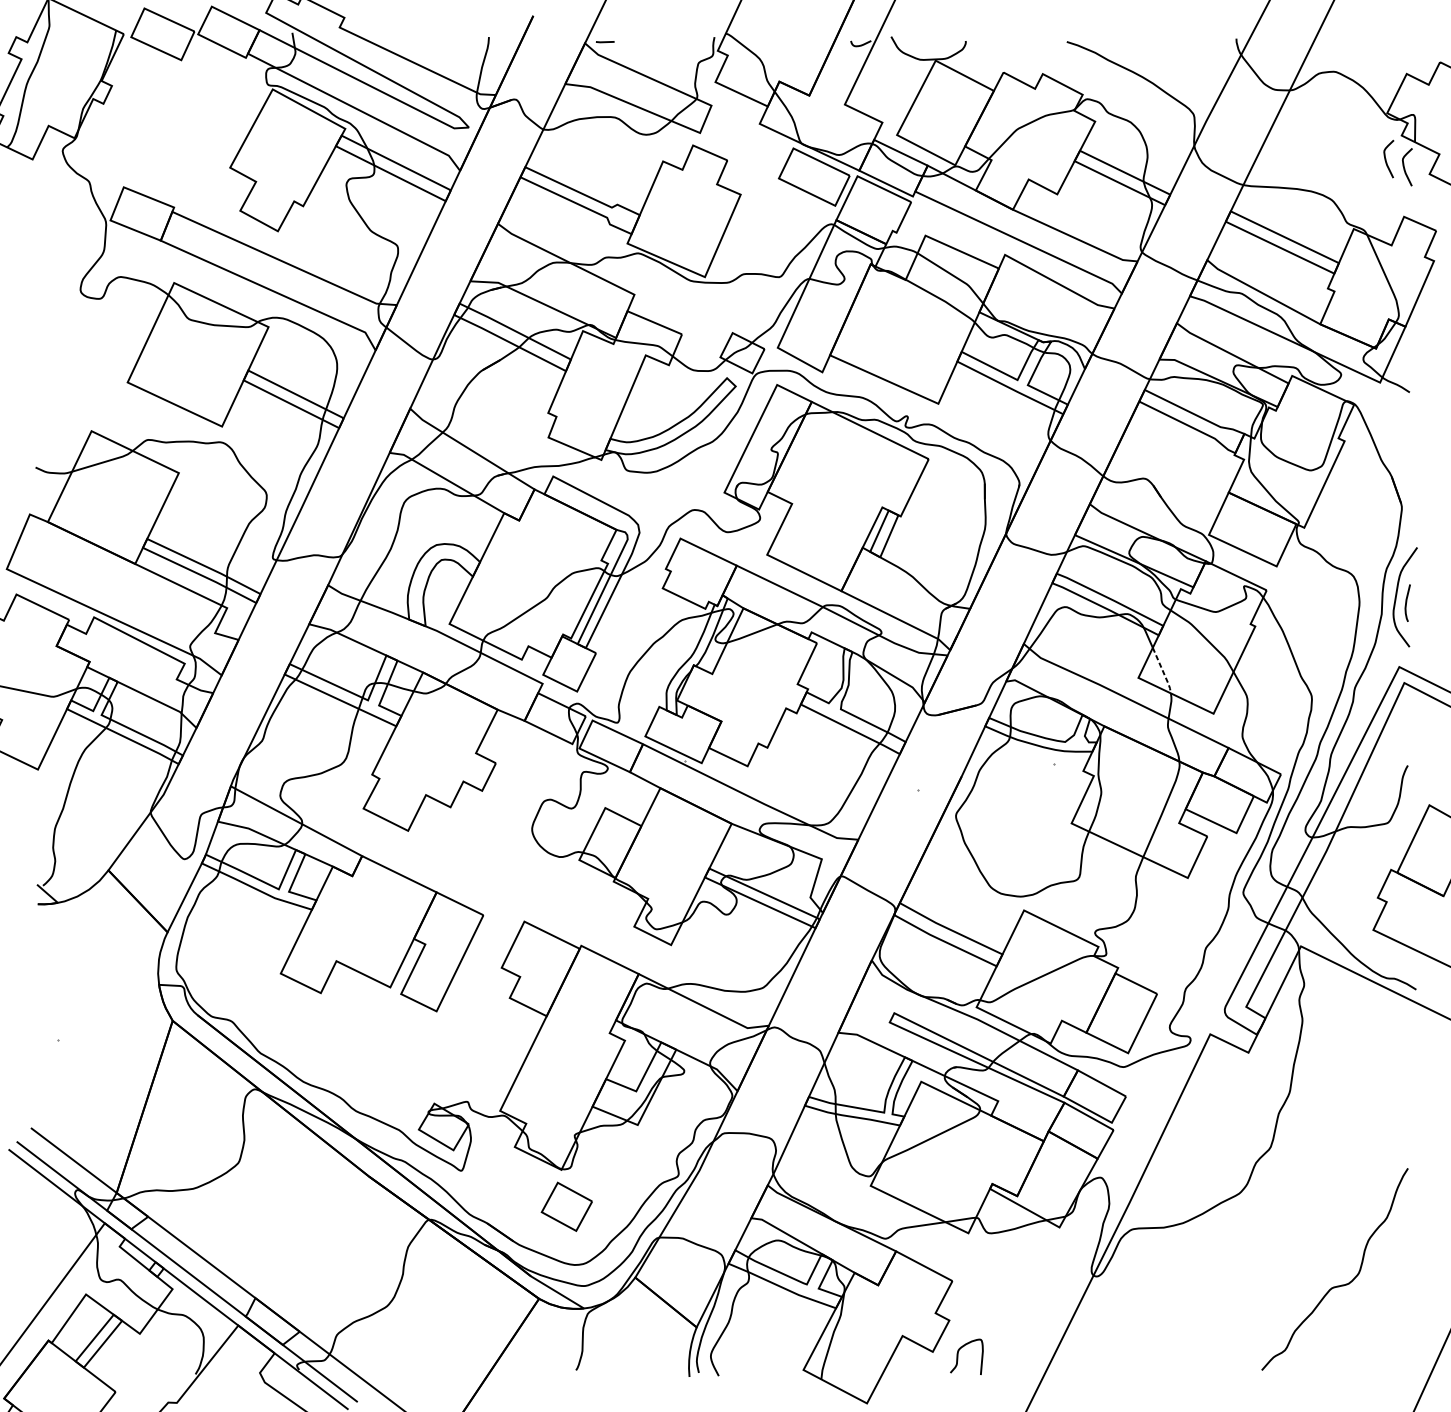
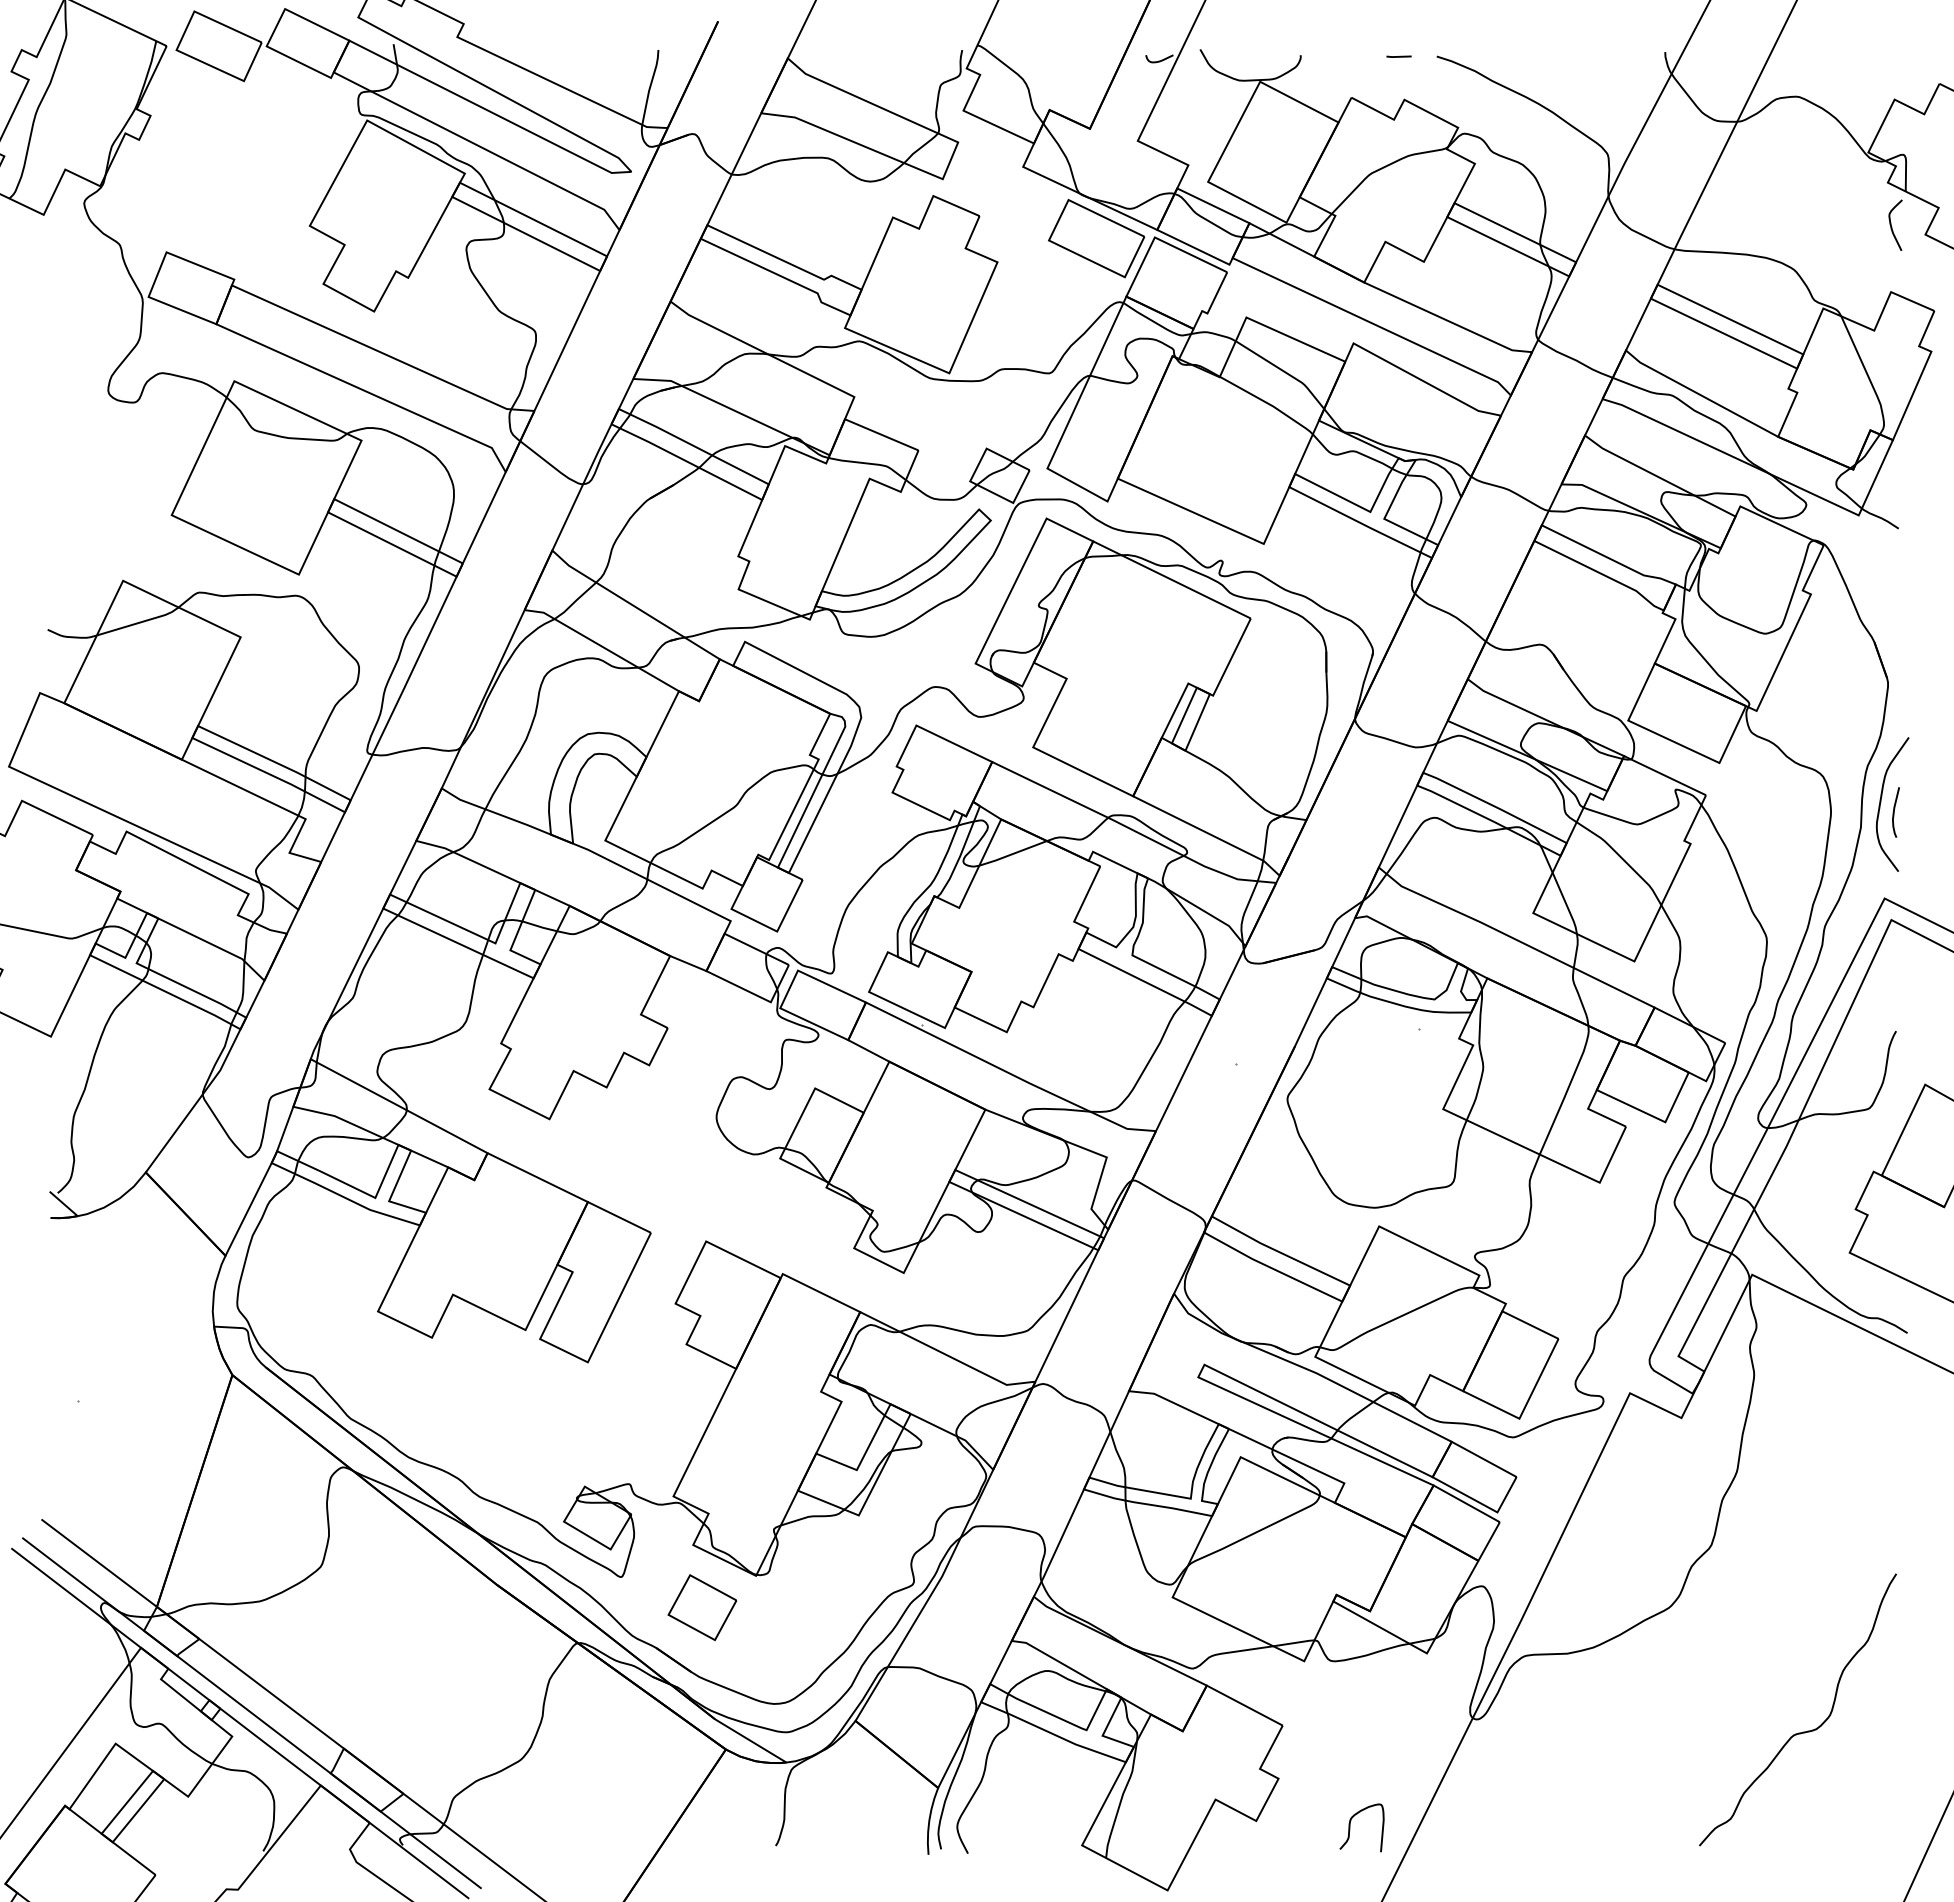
line: (604, 41) -> (1398, 56), moved
curve: (1385, 158) -> (1866, 213), removed
line: (1163, 672) -> (1566, 905), dashed -> solid
part: (566, 1206) -> (701, 1607), moved
curve: (958, 1356) -> (1350, 1827), moved

